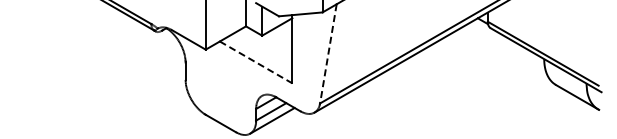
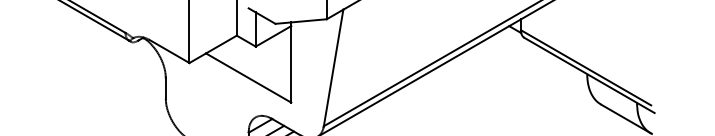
line: (328, 54) -> (333, 68), dashed -> solid
line: (256, 62) -> (249, 78), dashed -> solid

